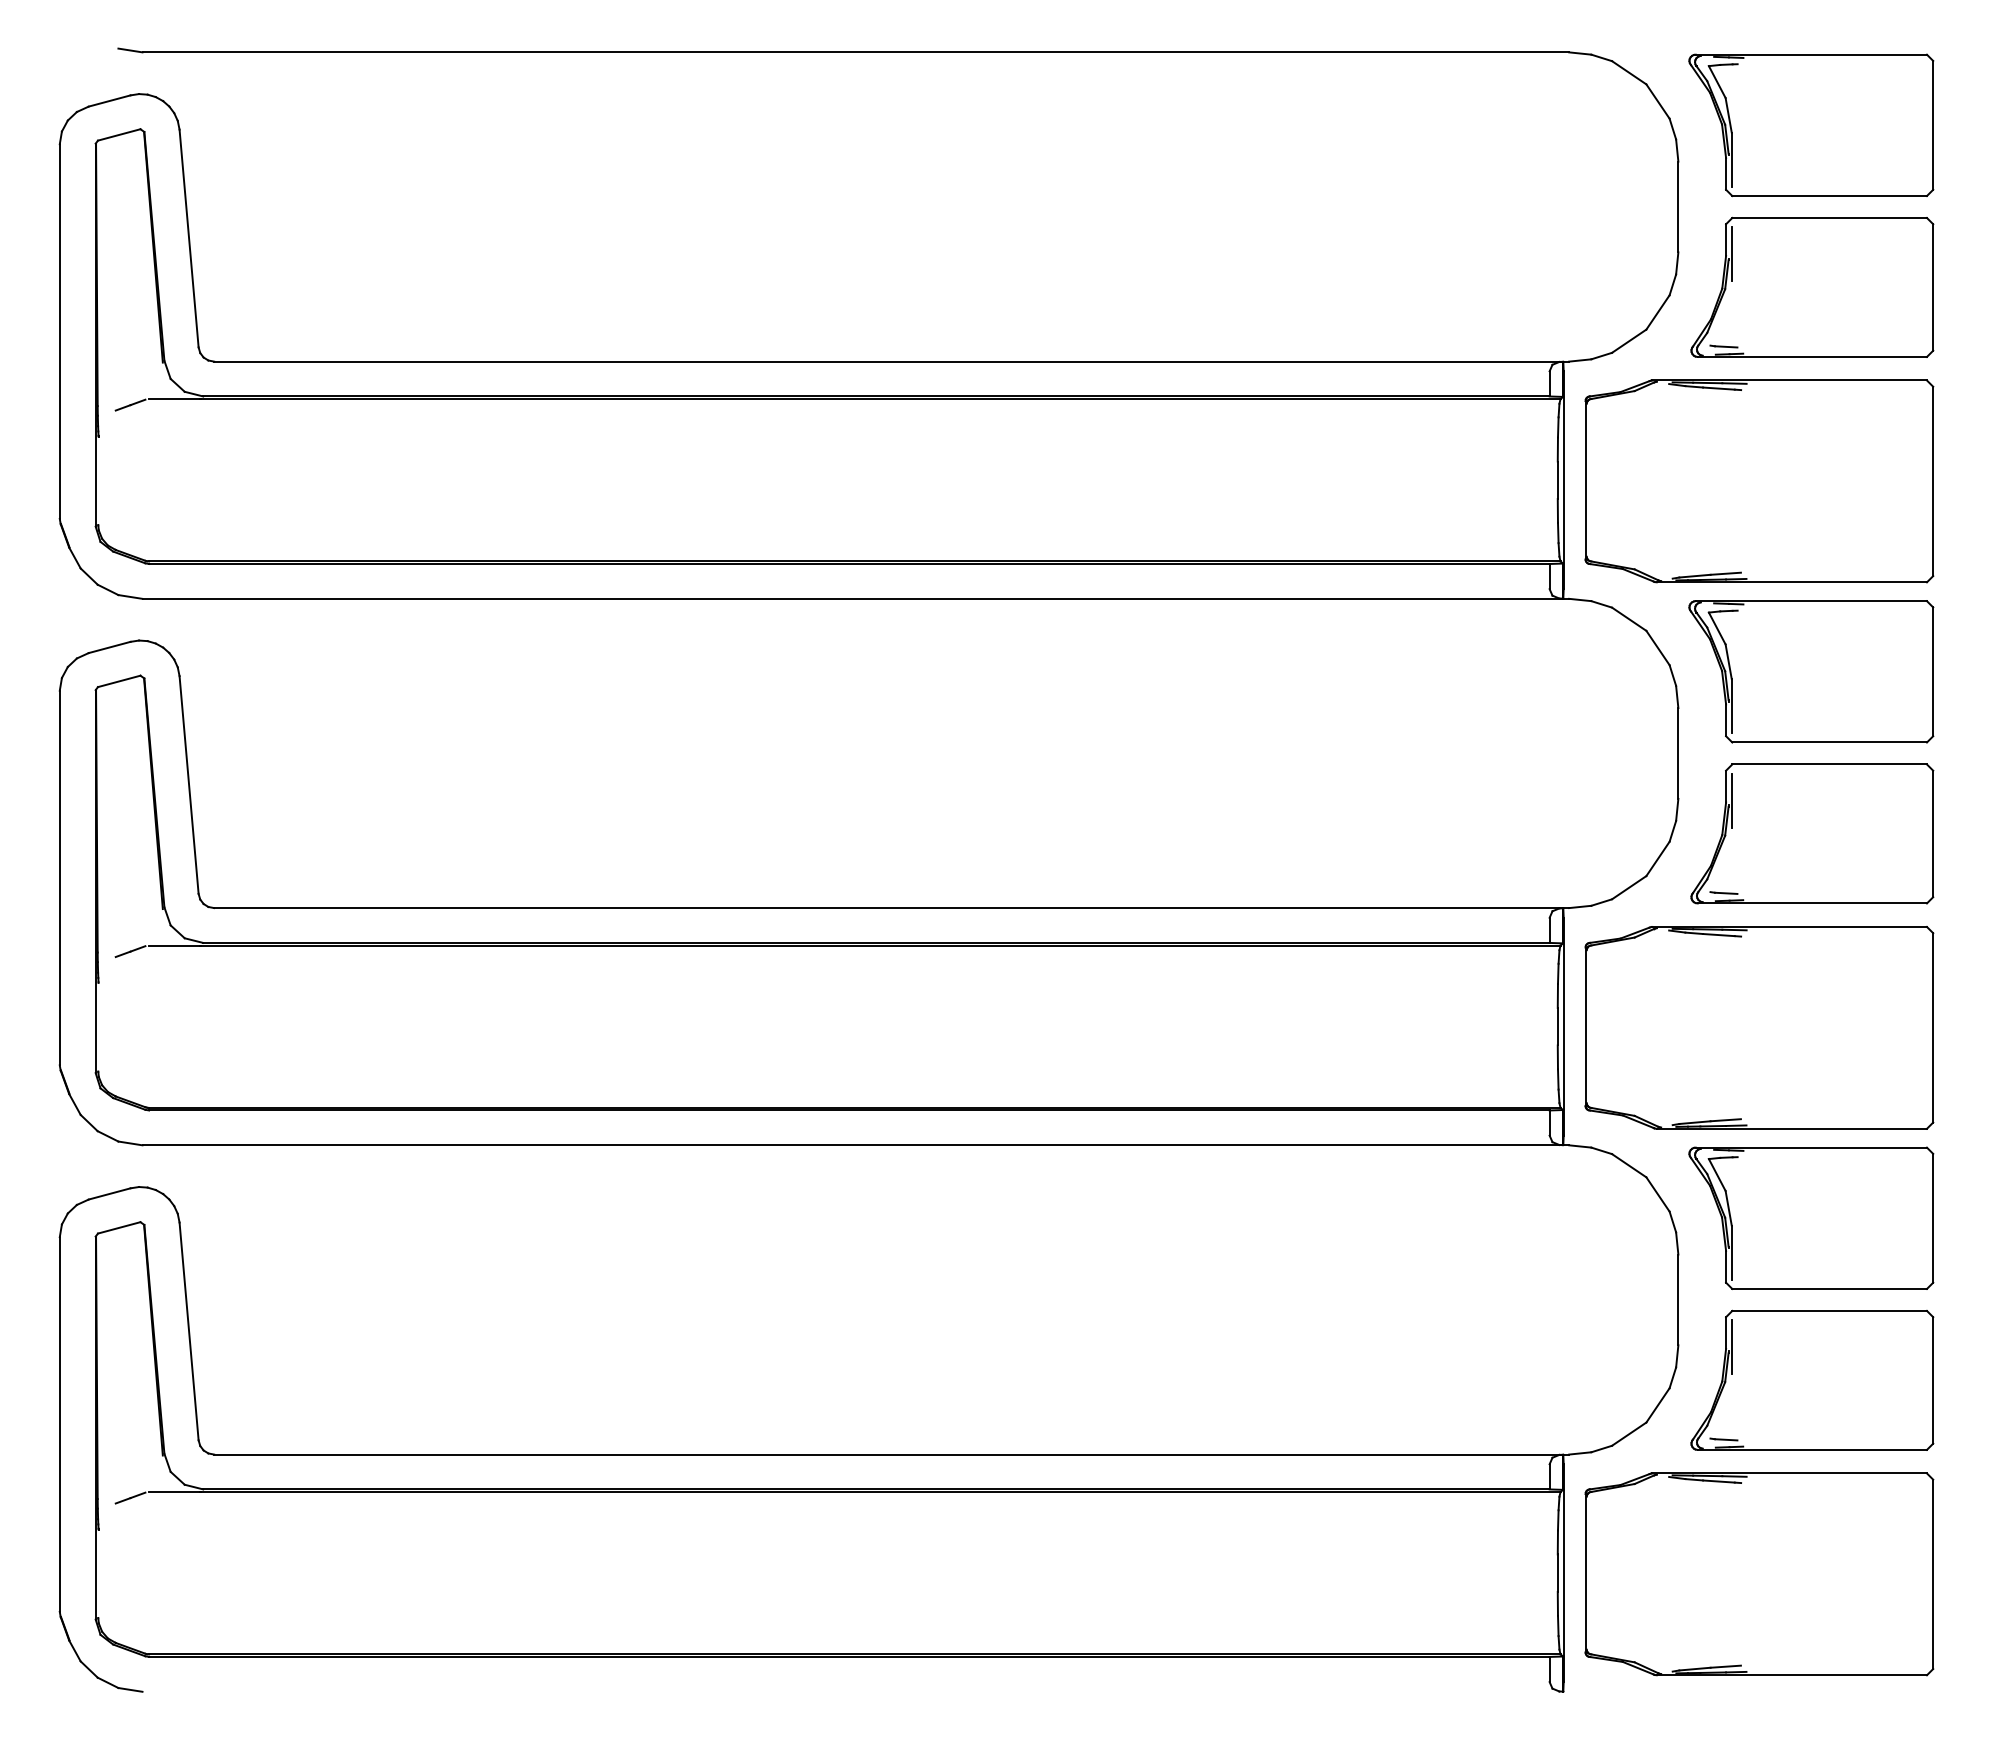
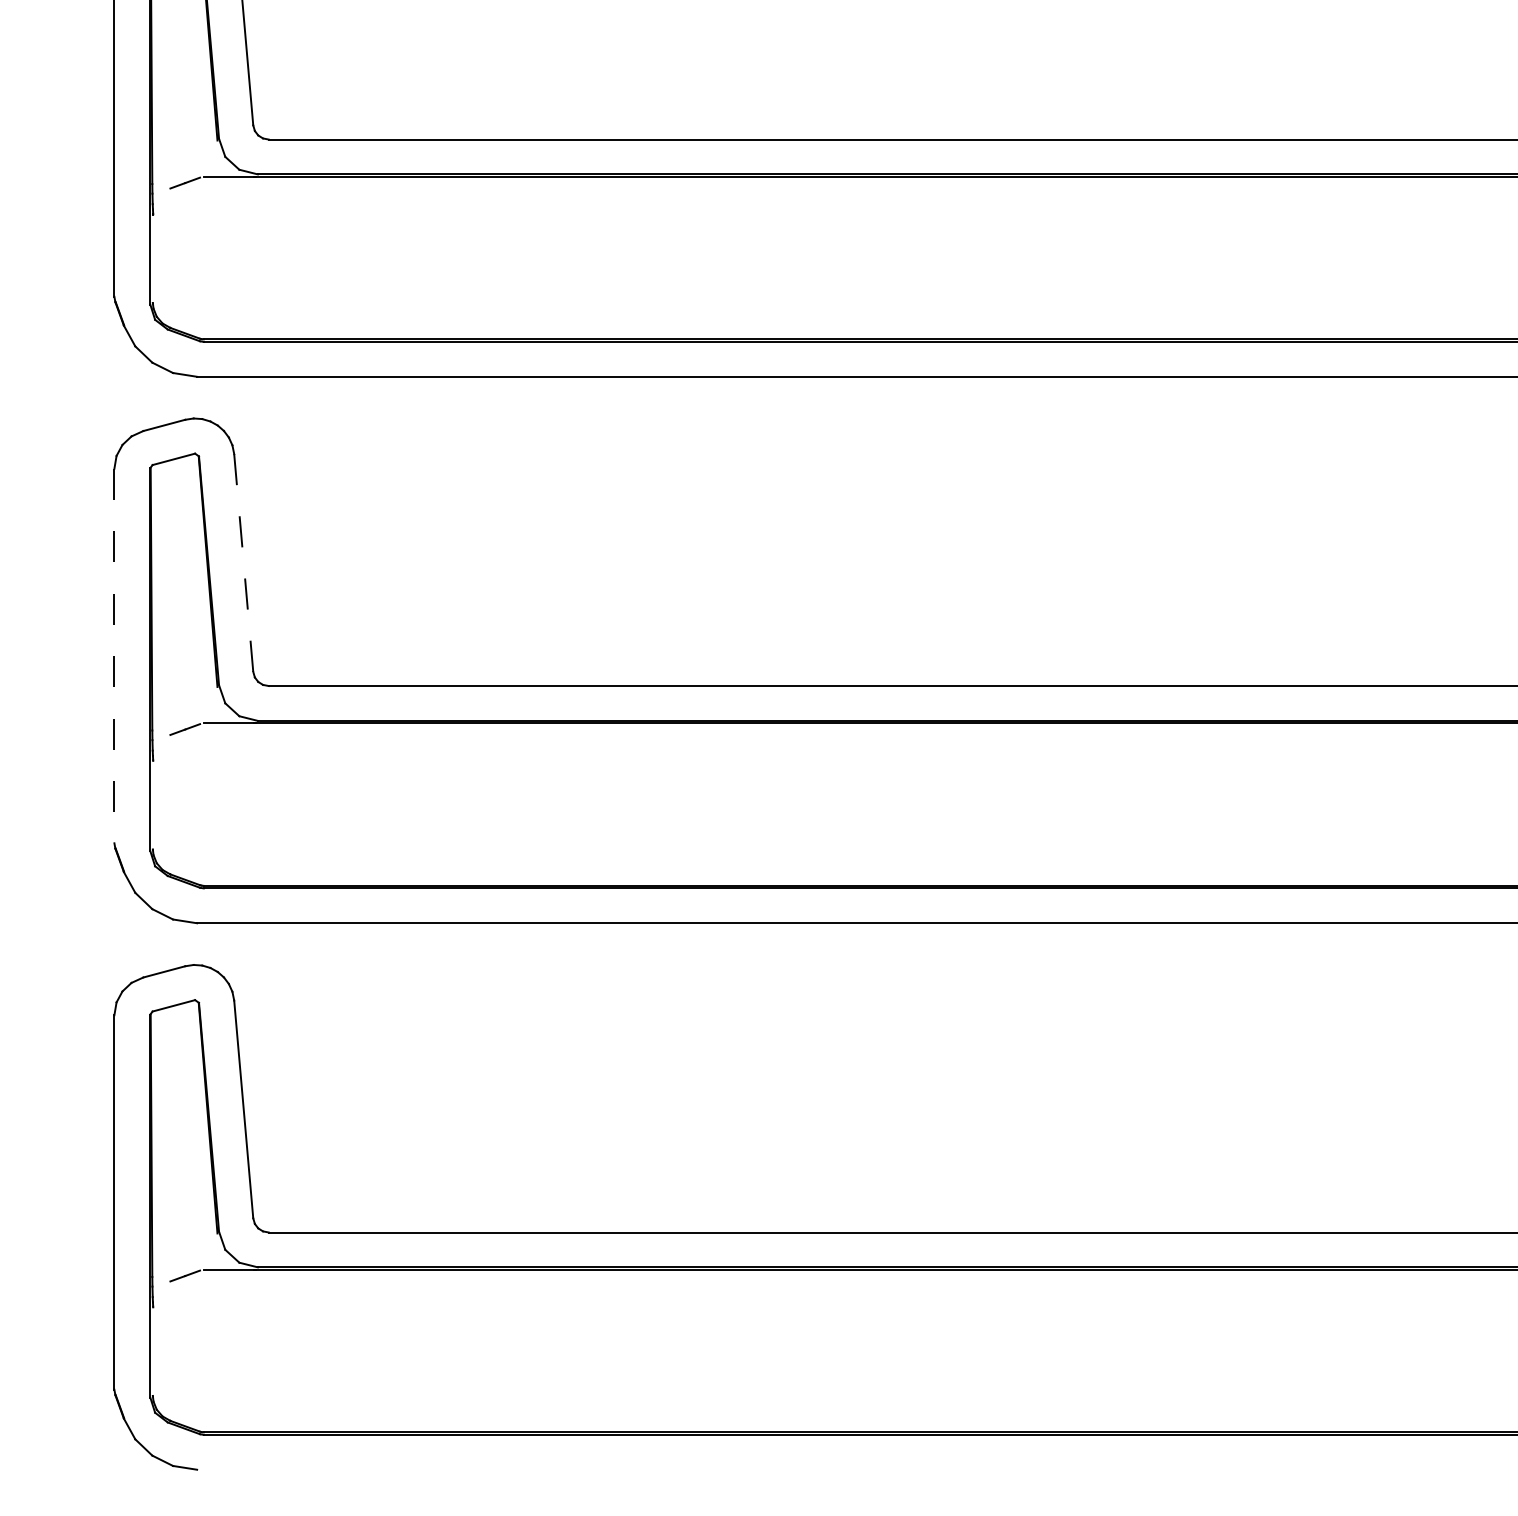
line: (189, 784) -> (244, 562), solid -> dashed
line: (59, 878) -> (114, 656), solid -> dashed

